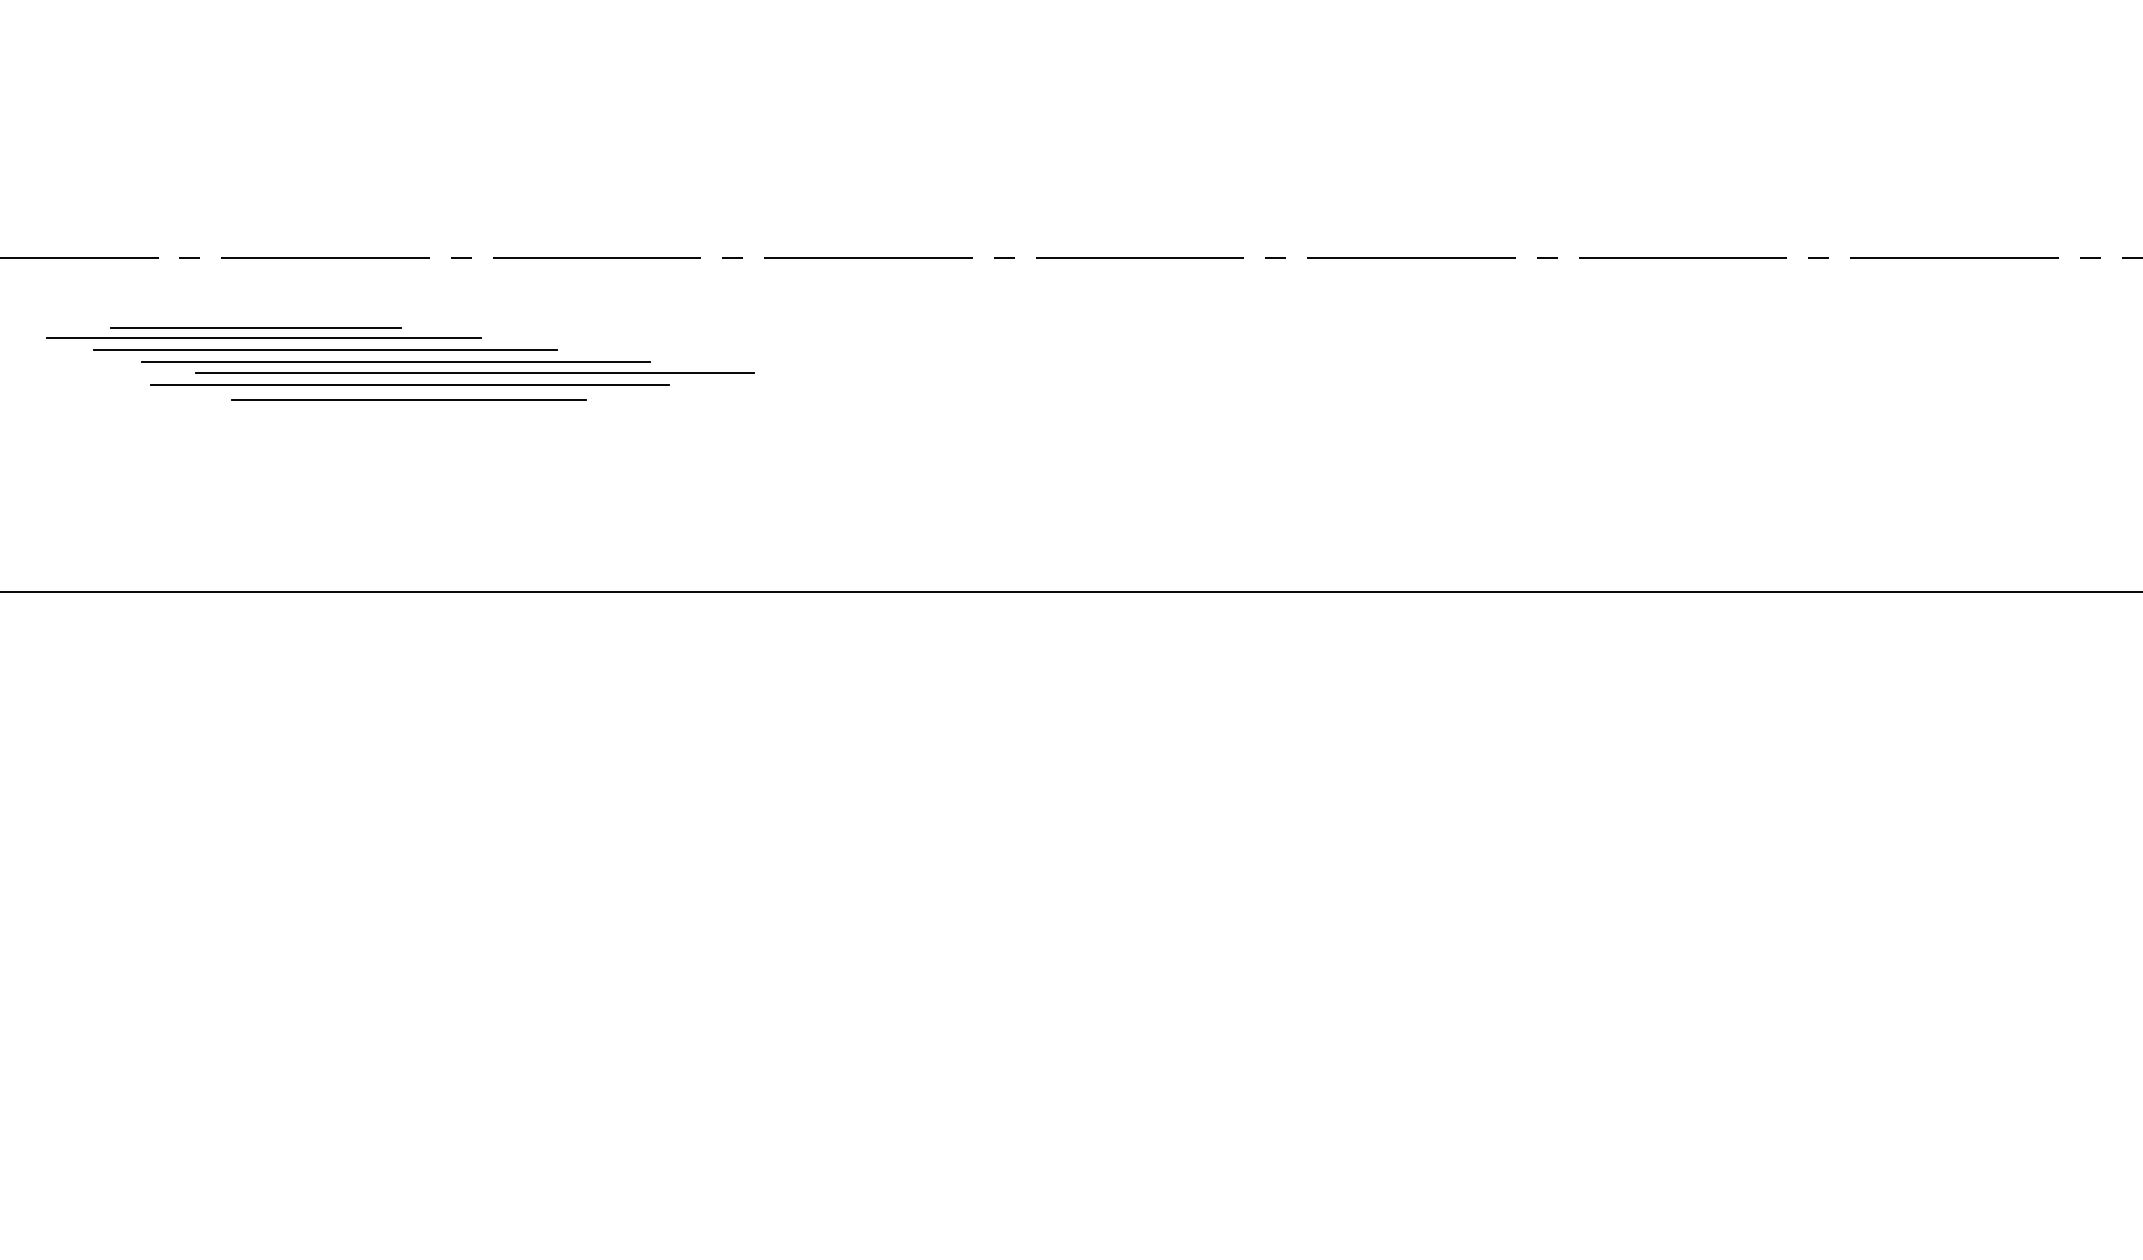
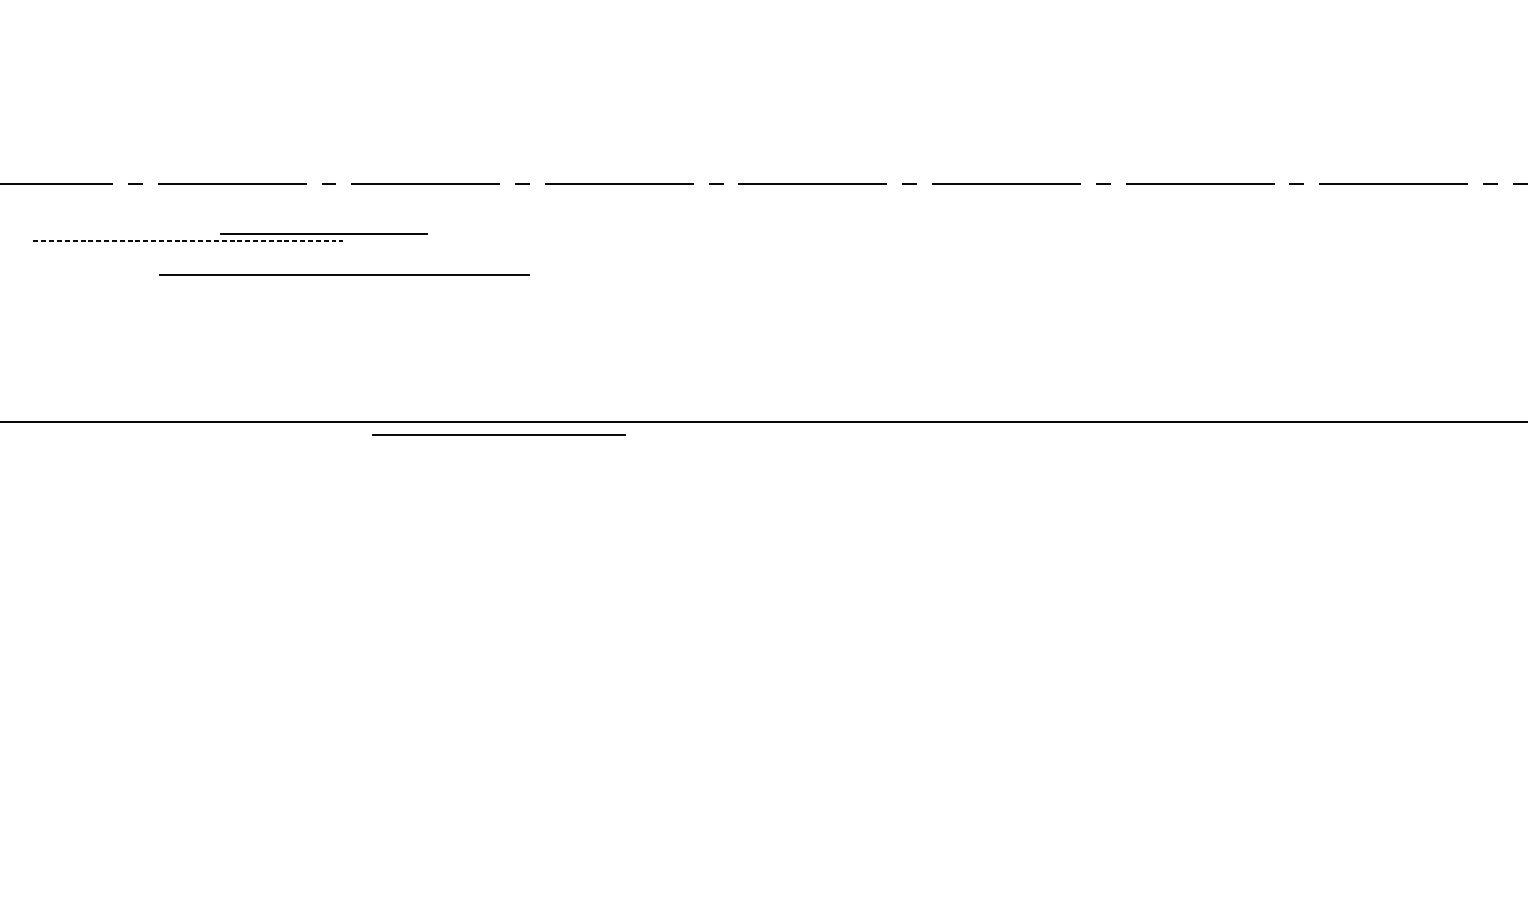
line: (255, 327) -> (324, 233), moved
line: (264, 337) -> (188, 240), solid -> dashed
line: (325, 349) -> (232, 249), removed
line: (395, 361) -> (282, 257), removed
line: (475, 373) -> (339, 266), removed
line: (409, 384) -> (344, 273), moved
line: (408, 399) -> (498, 435), moved

